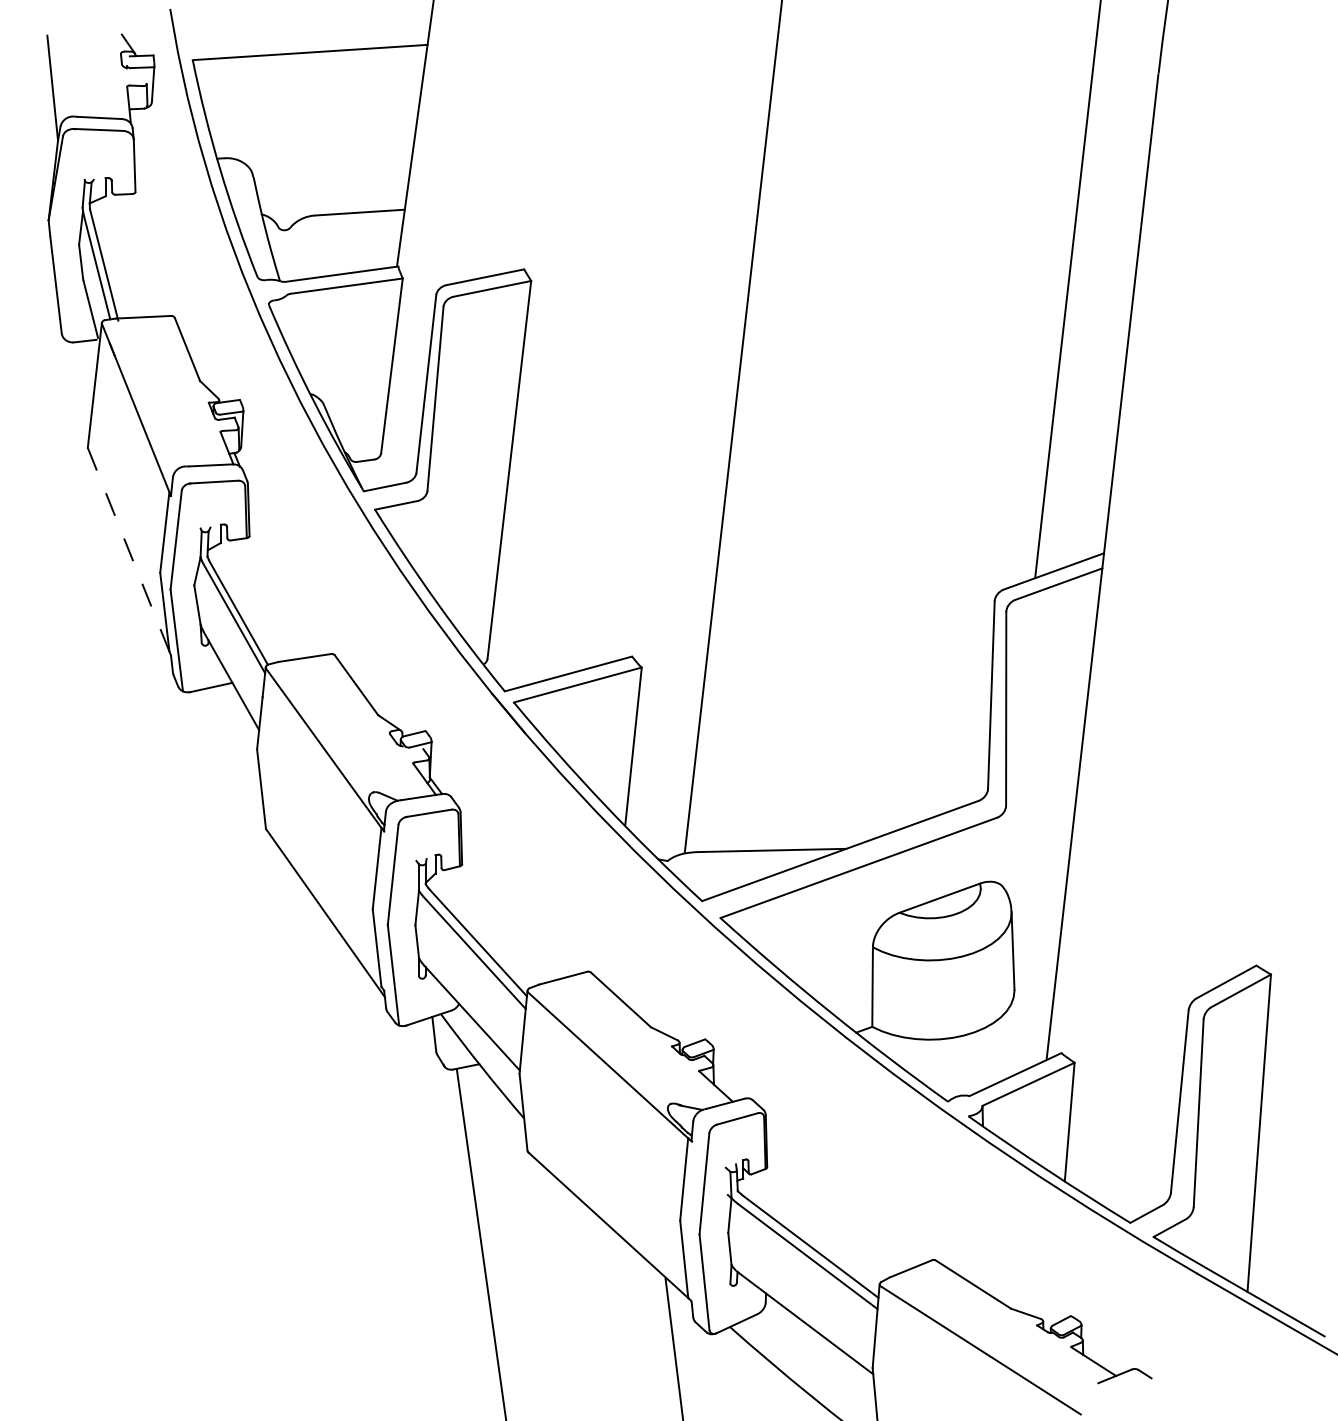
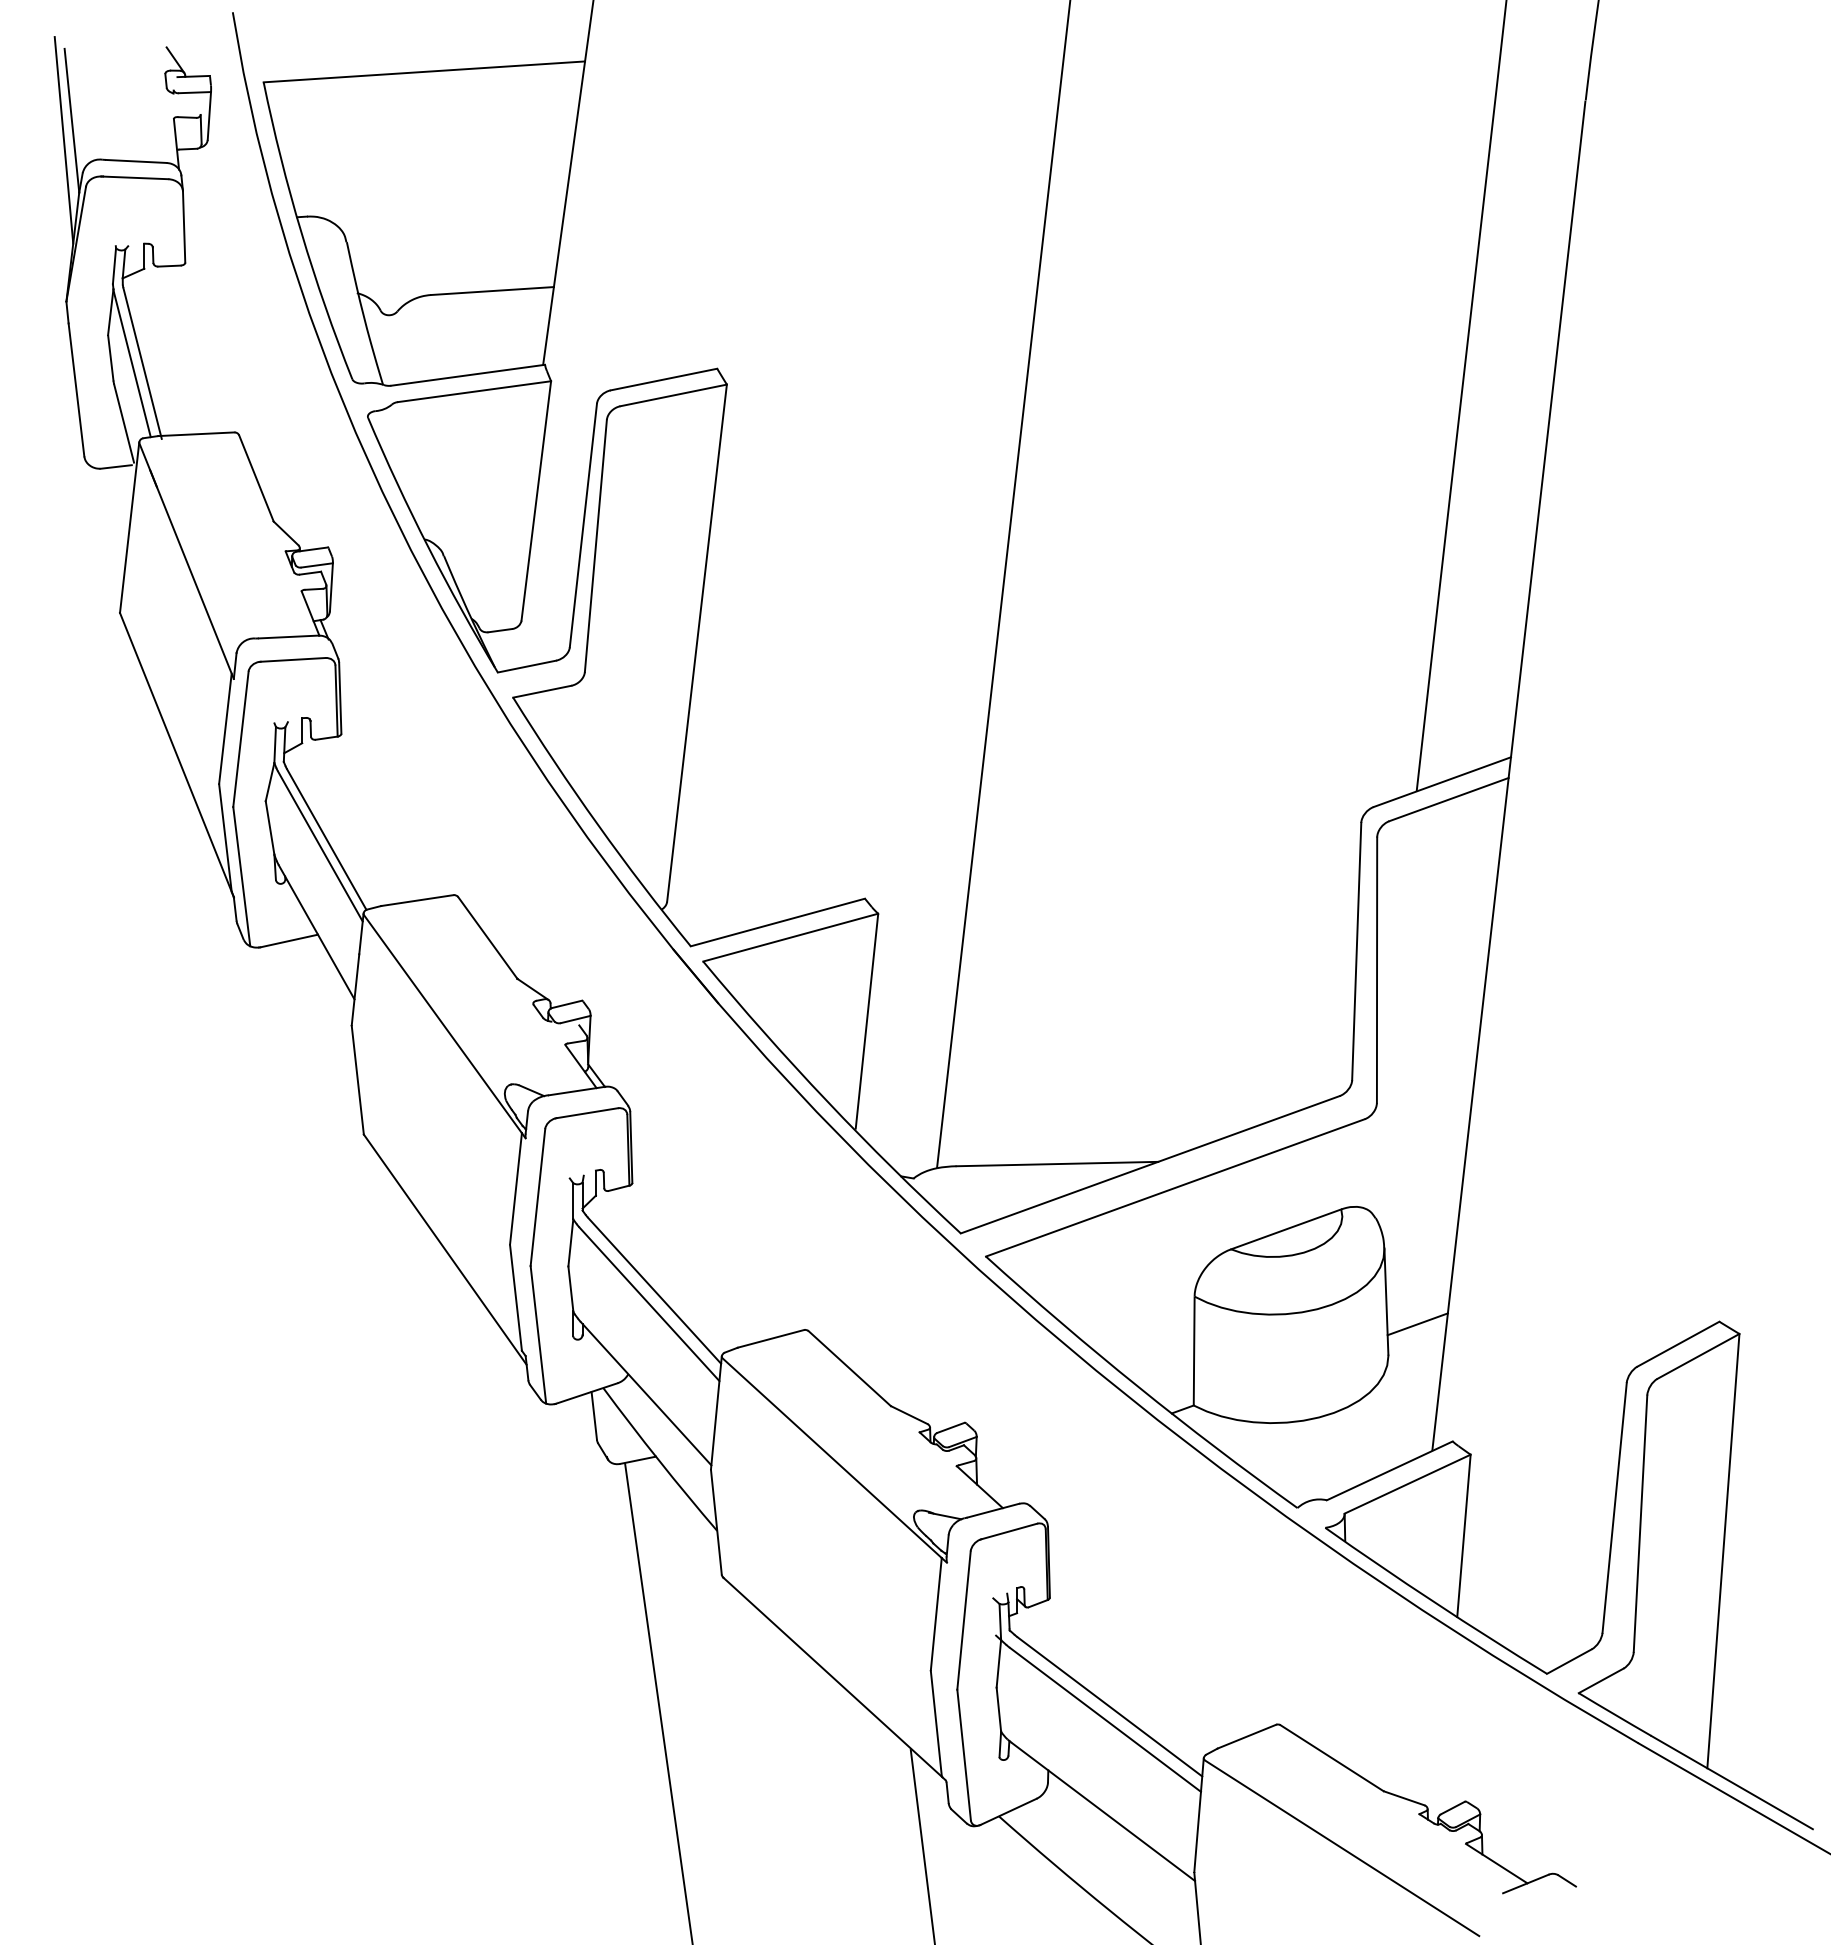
line: (46, 102) -> (63, 140), added
line: (129, 551) -> (177, 755), dashed -> solid
line: (1035, 967) -> (1417, 1324), added

